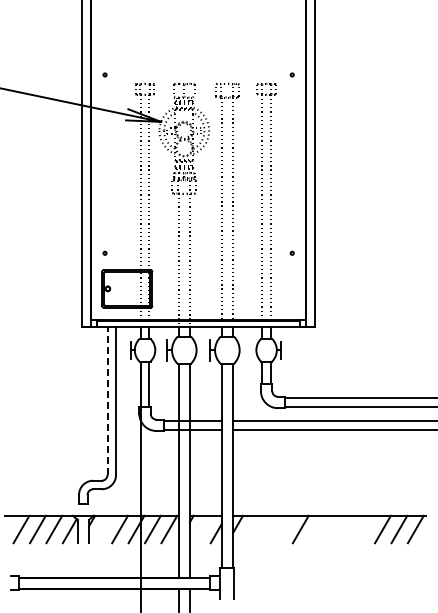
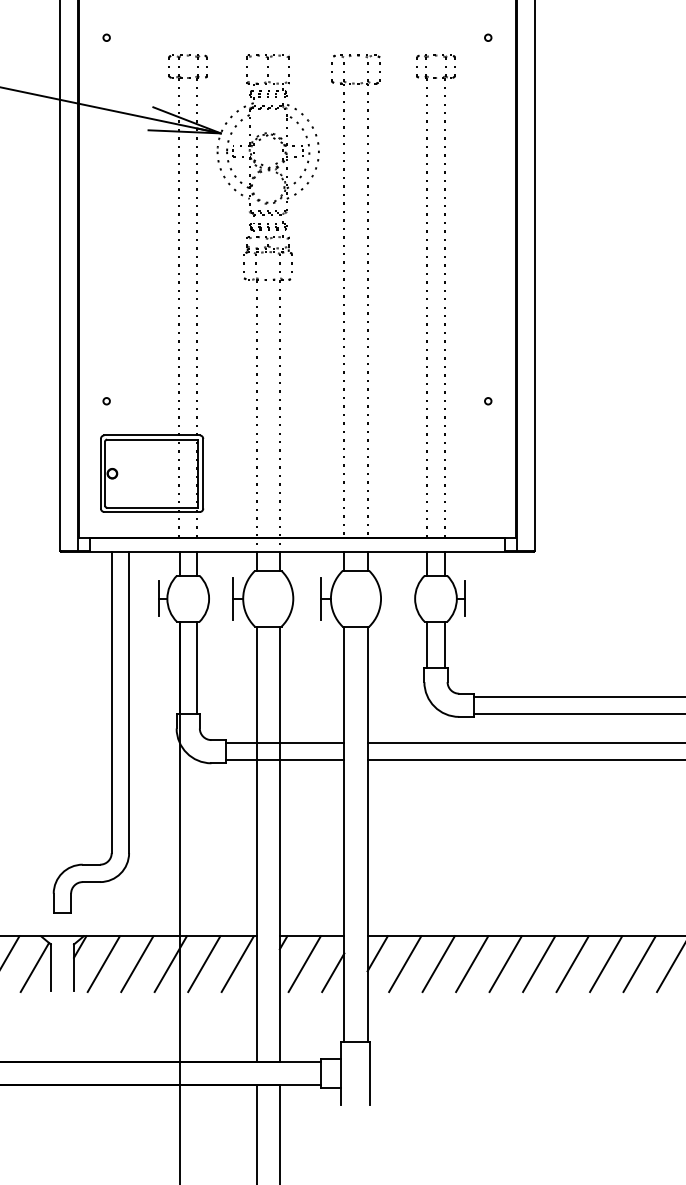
line: (107, 401) -> (111, 703), dashed -> solid
line: (103, 529) -> (103, 964), added
line: (202, 529) -> (305, 964), added
line: (251, 529) -> (405, 964), added
line: (267, 529) -> (437, 964), added
line: (284, 529) -> (472, 964), added
line: (317, 529) -> (539, 964), added
line: (333, 529) -> (572, 964), added
line: (350, 529) -> (606, 964), added
line: (366, 529) -> (639, 964), added

